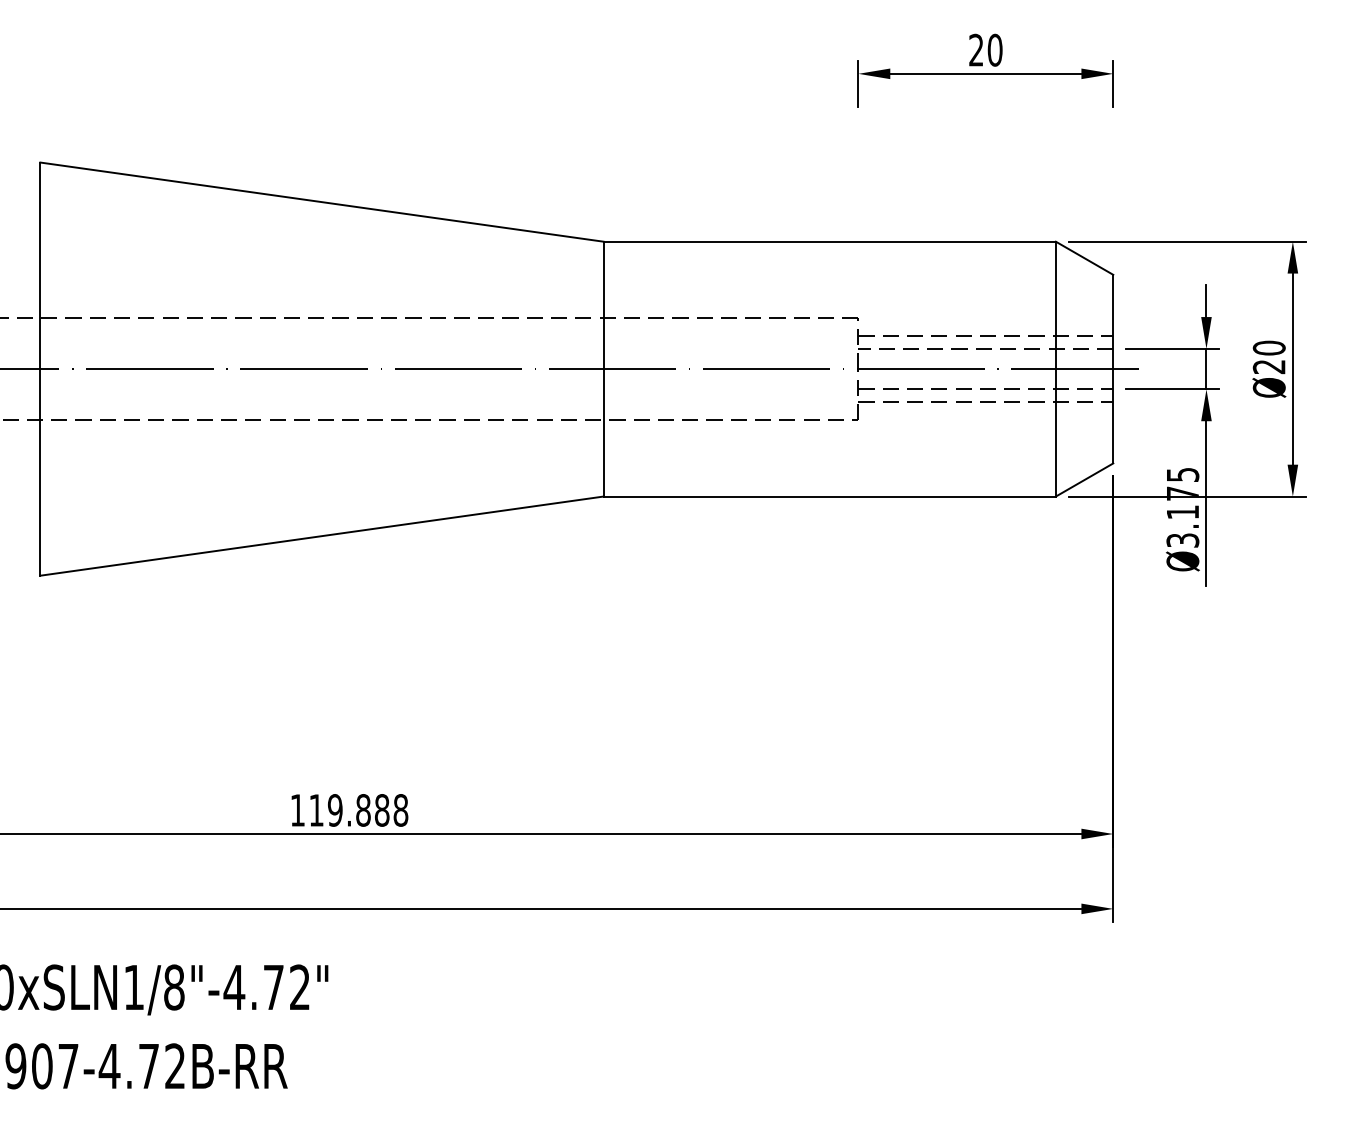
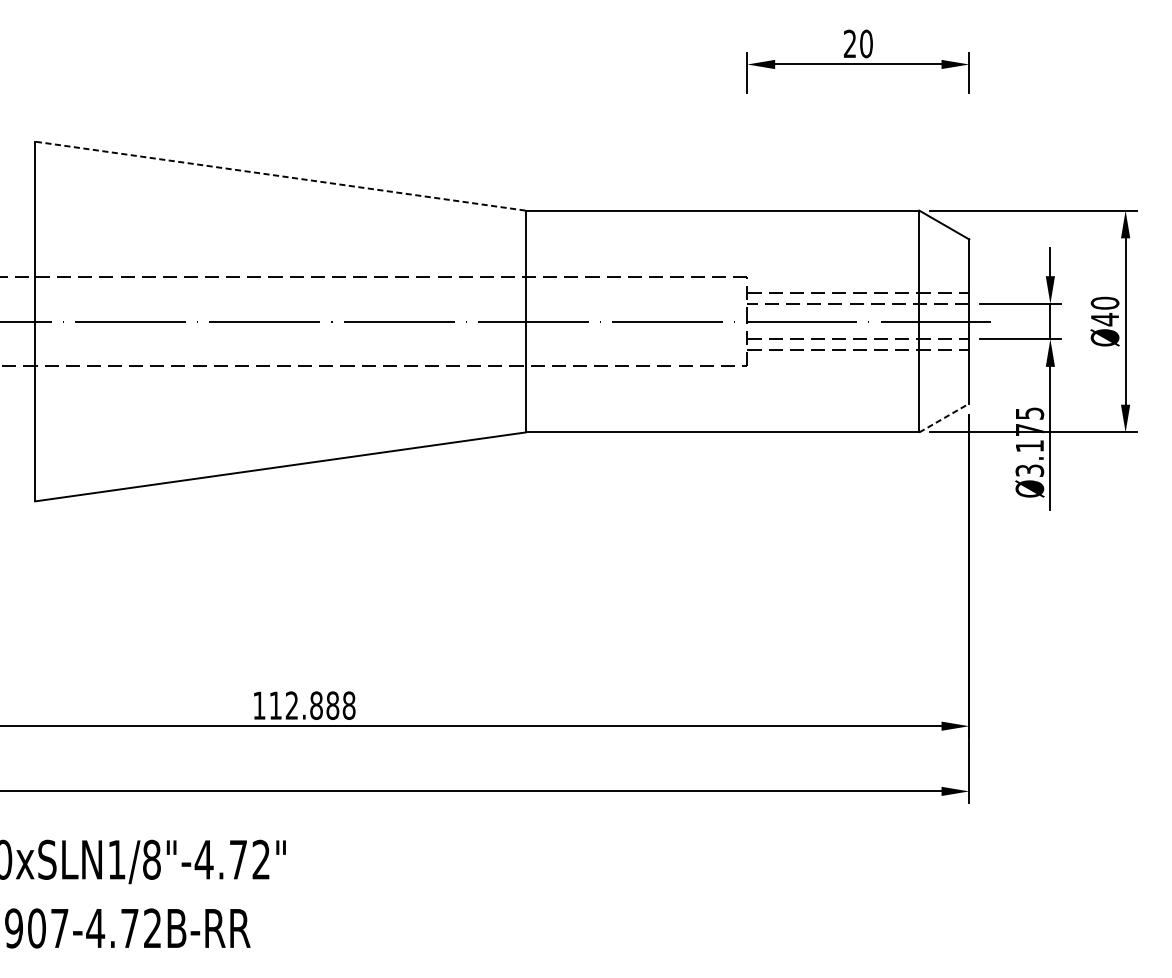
line: (321, 202) -> (280, 176), solid -> dashed
text: (1268, 366) -> (1104, 319), Ø20 -> Ø40
line: (1085, 479) -> (945, 417), solid -> dashed
text: (334, 810) -> (291, 705), 119.888 -> 112.888

